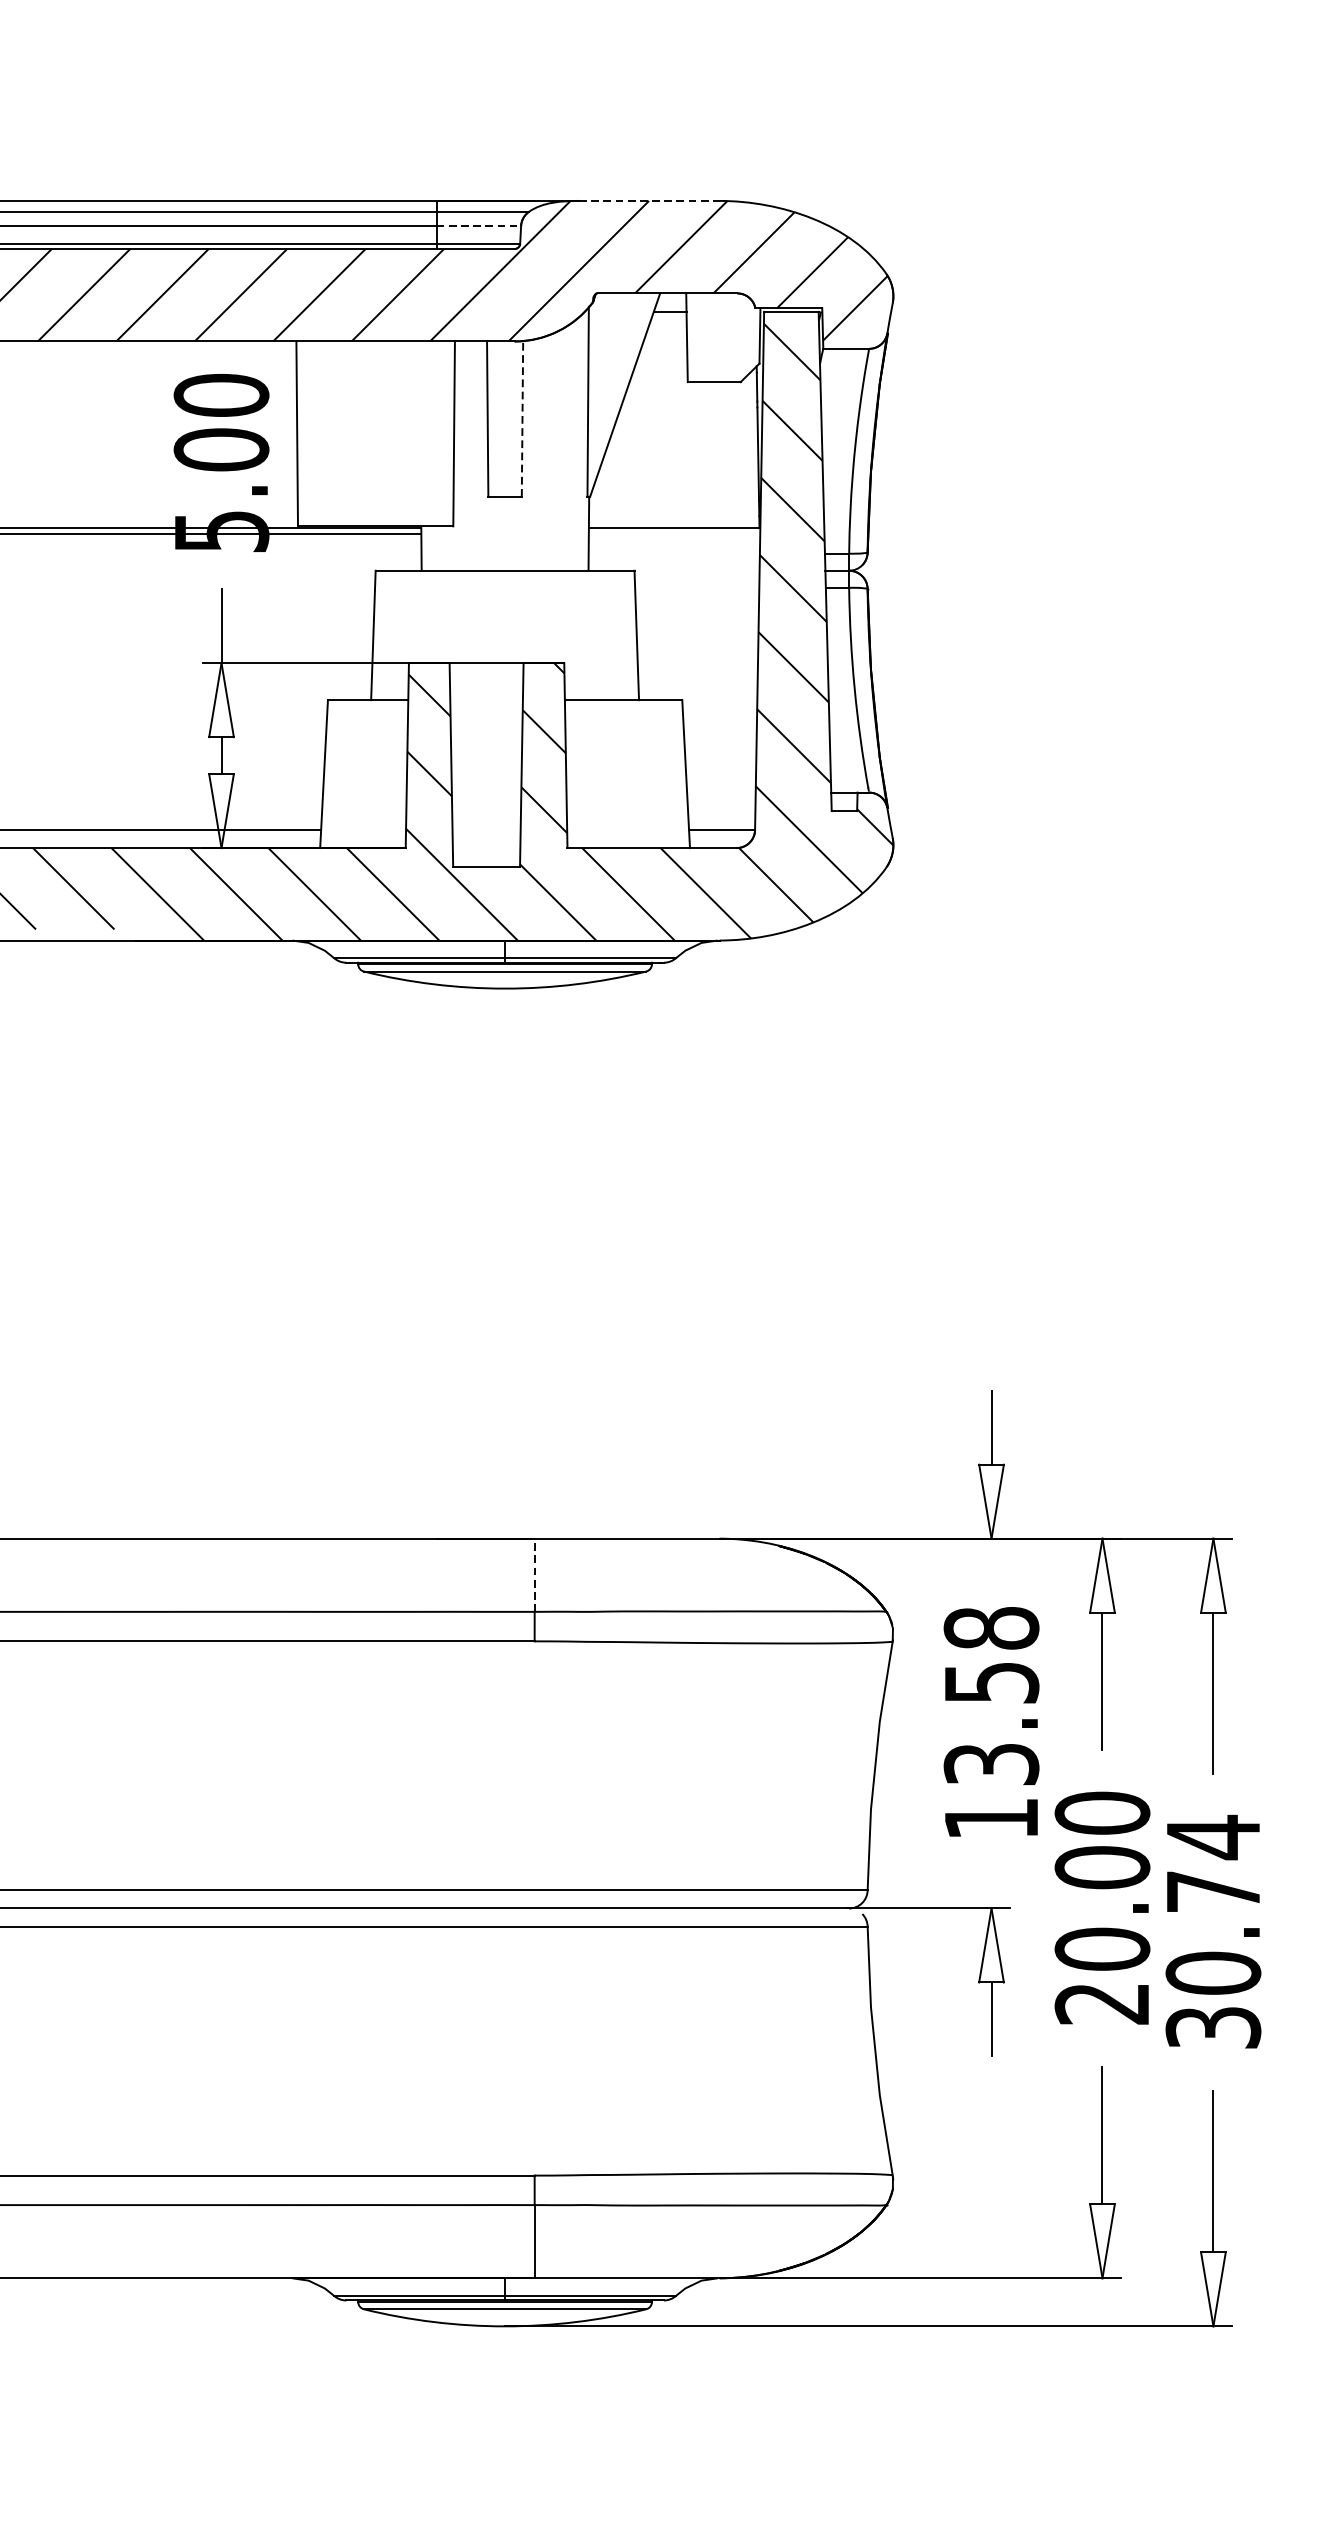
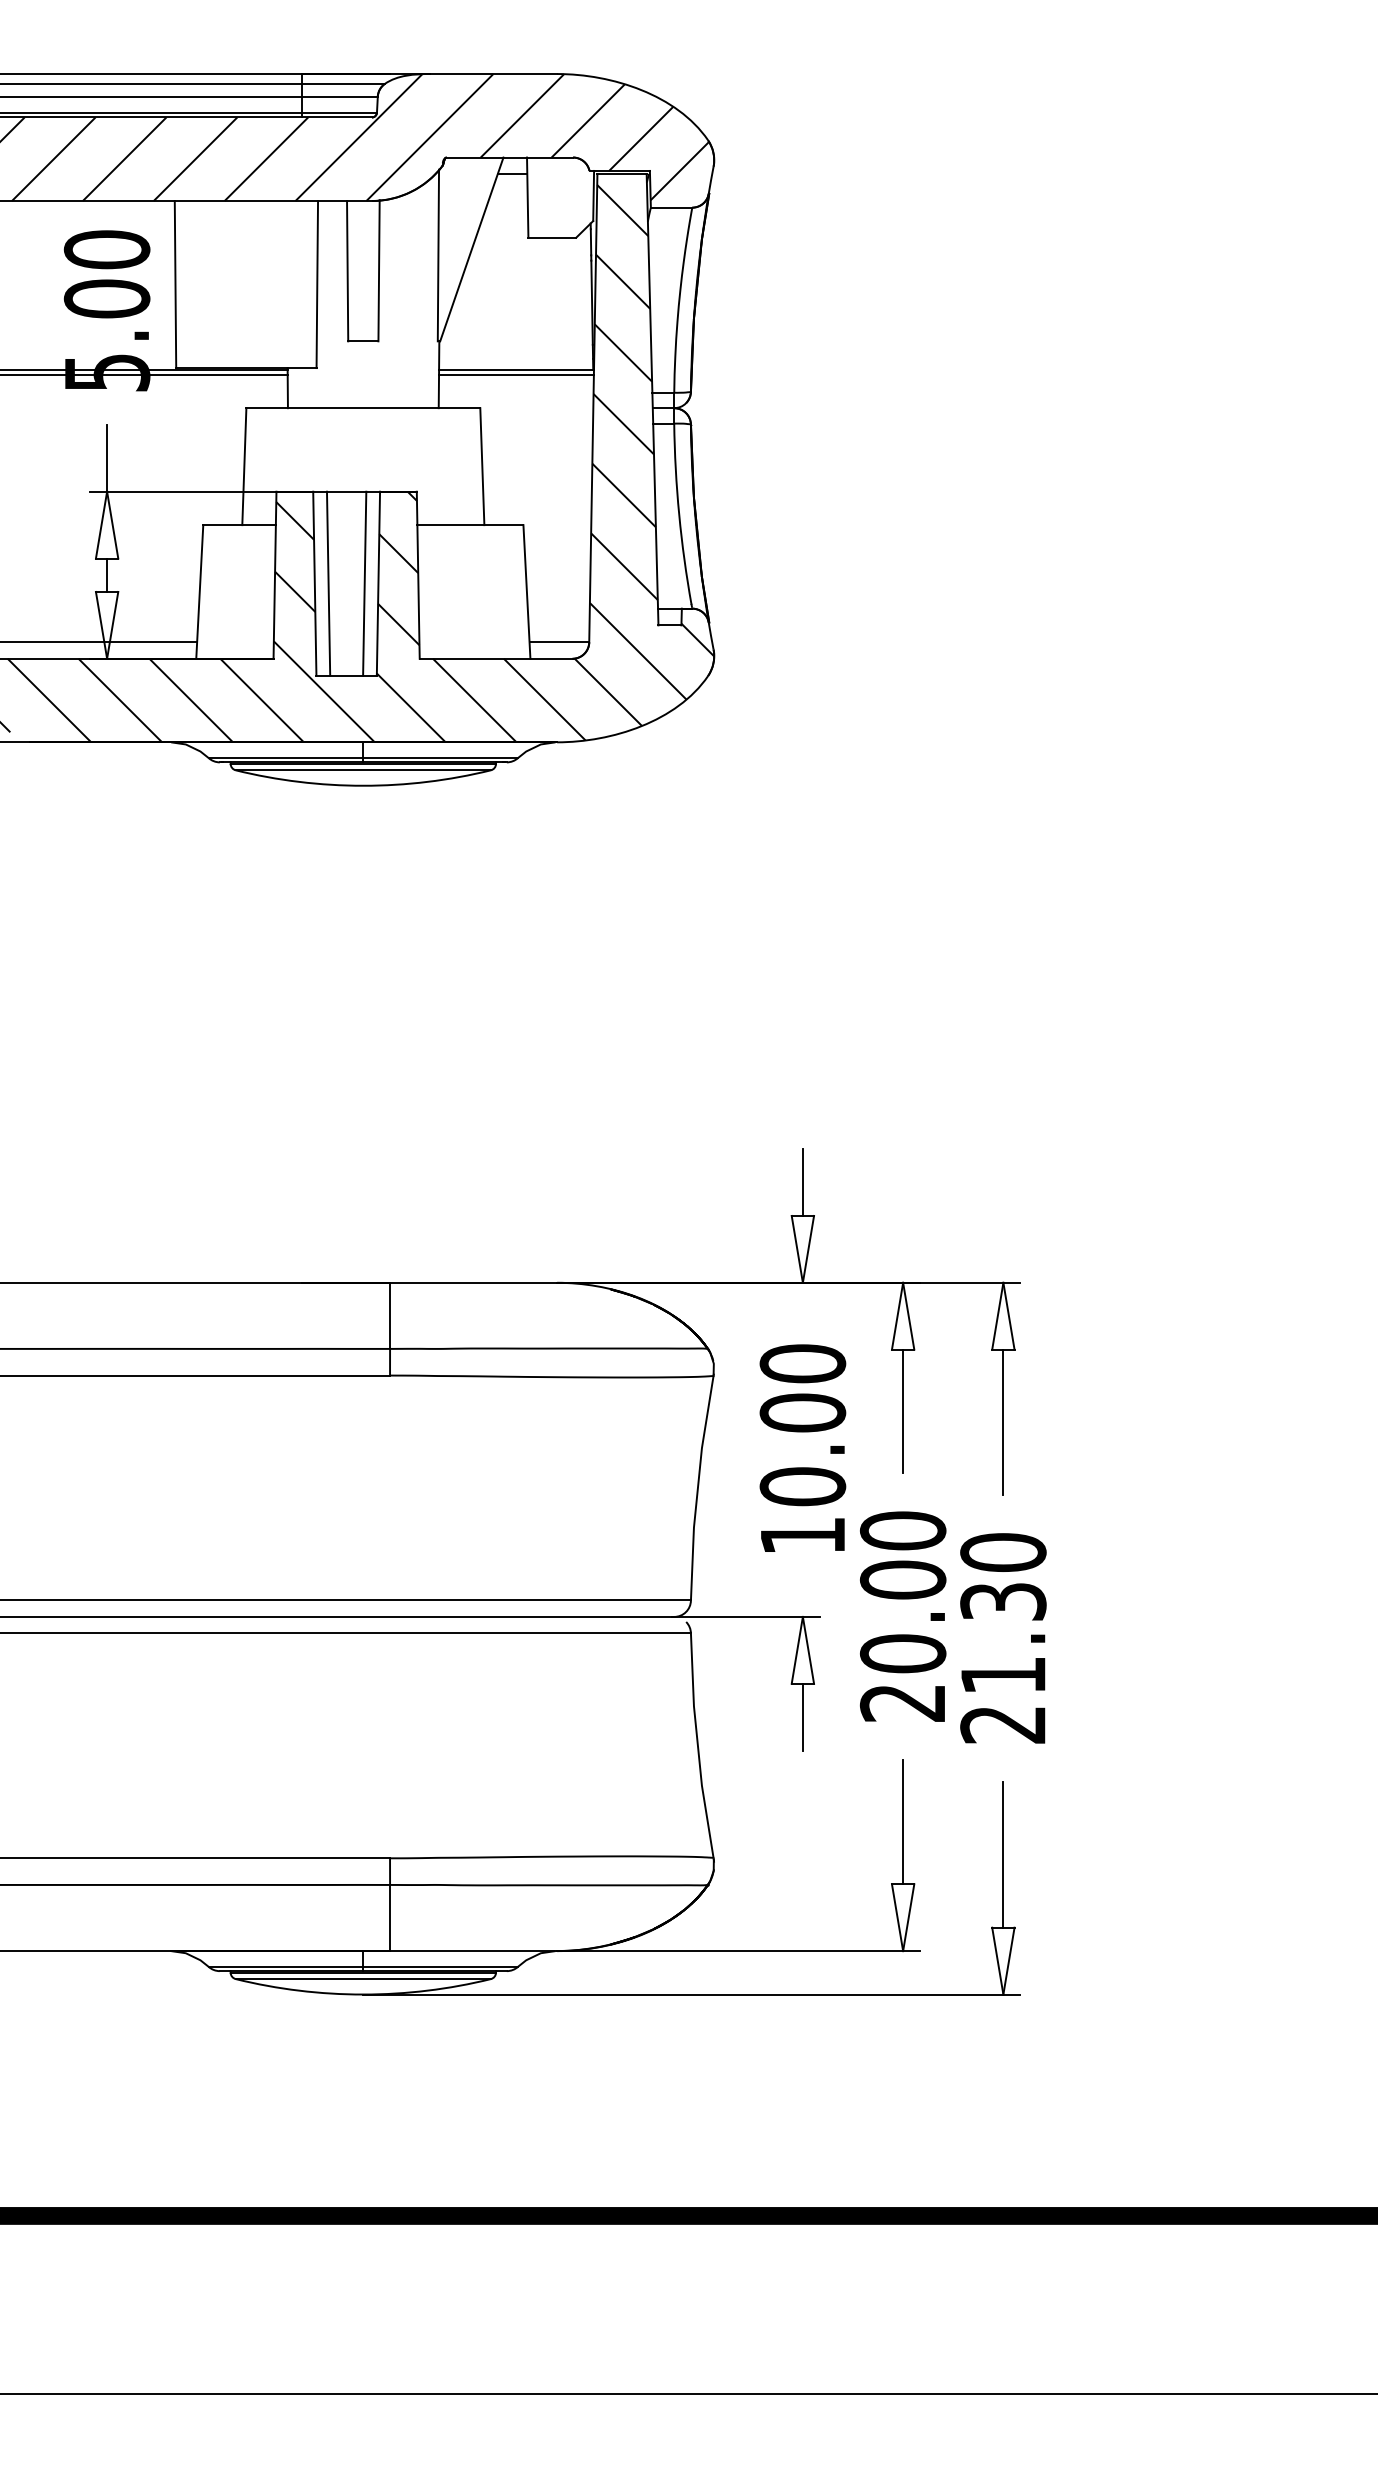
line: (650, 201) -> (494, 74), dashed -> solid
line: (479, 225) -> (340, 96), dashed -> solid
line: (522, 418) -> (379, 270), dashed -> solid
line: (674, 533) -> (516, 374), added
line: (466, 764) -> (328, 583), added
line: (506, 764) -> (364, 583), added
line: (535, 1574) -> (390, 1315), dashed -> solid
text: (991, 1696) -> (802, 1425), 13.58 -> 10.00
text: (1213, 1931) -> (1003, 1637), 30.74 -> 21.30

